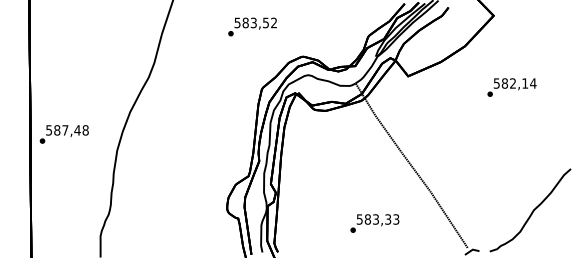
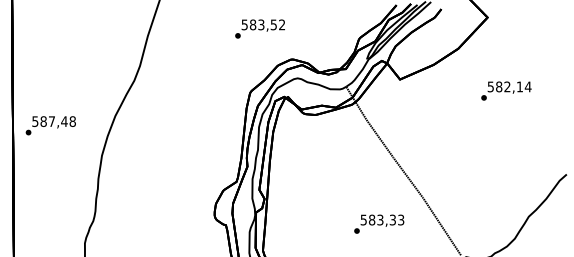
text: (252, 26) -> (260, 28), moved
text: (63, 134) -> (50, 125), moved
text: (374, 223) -> (378, 224), moved

